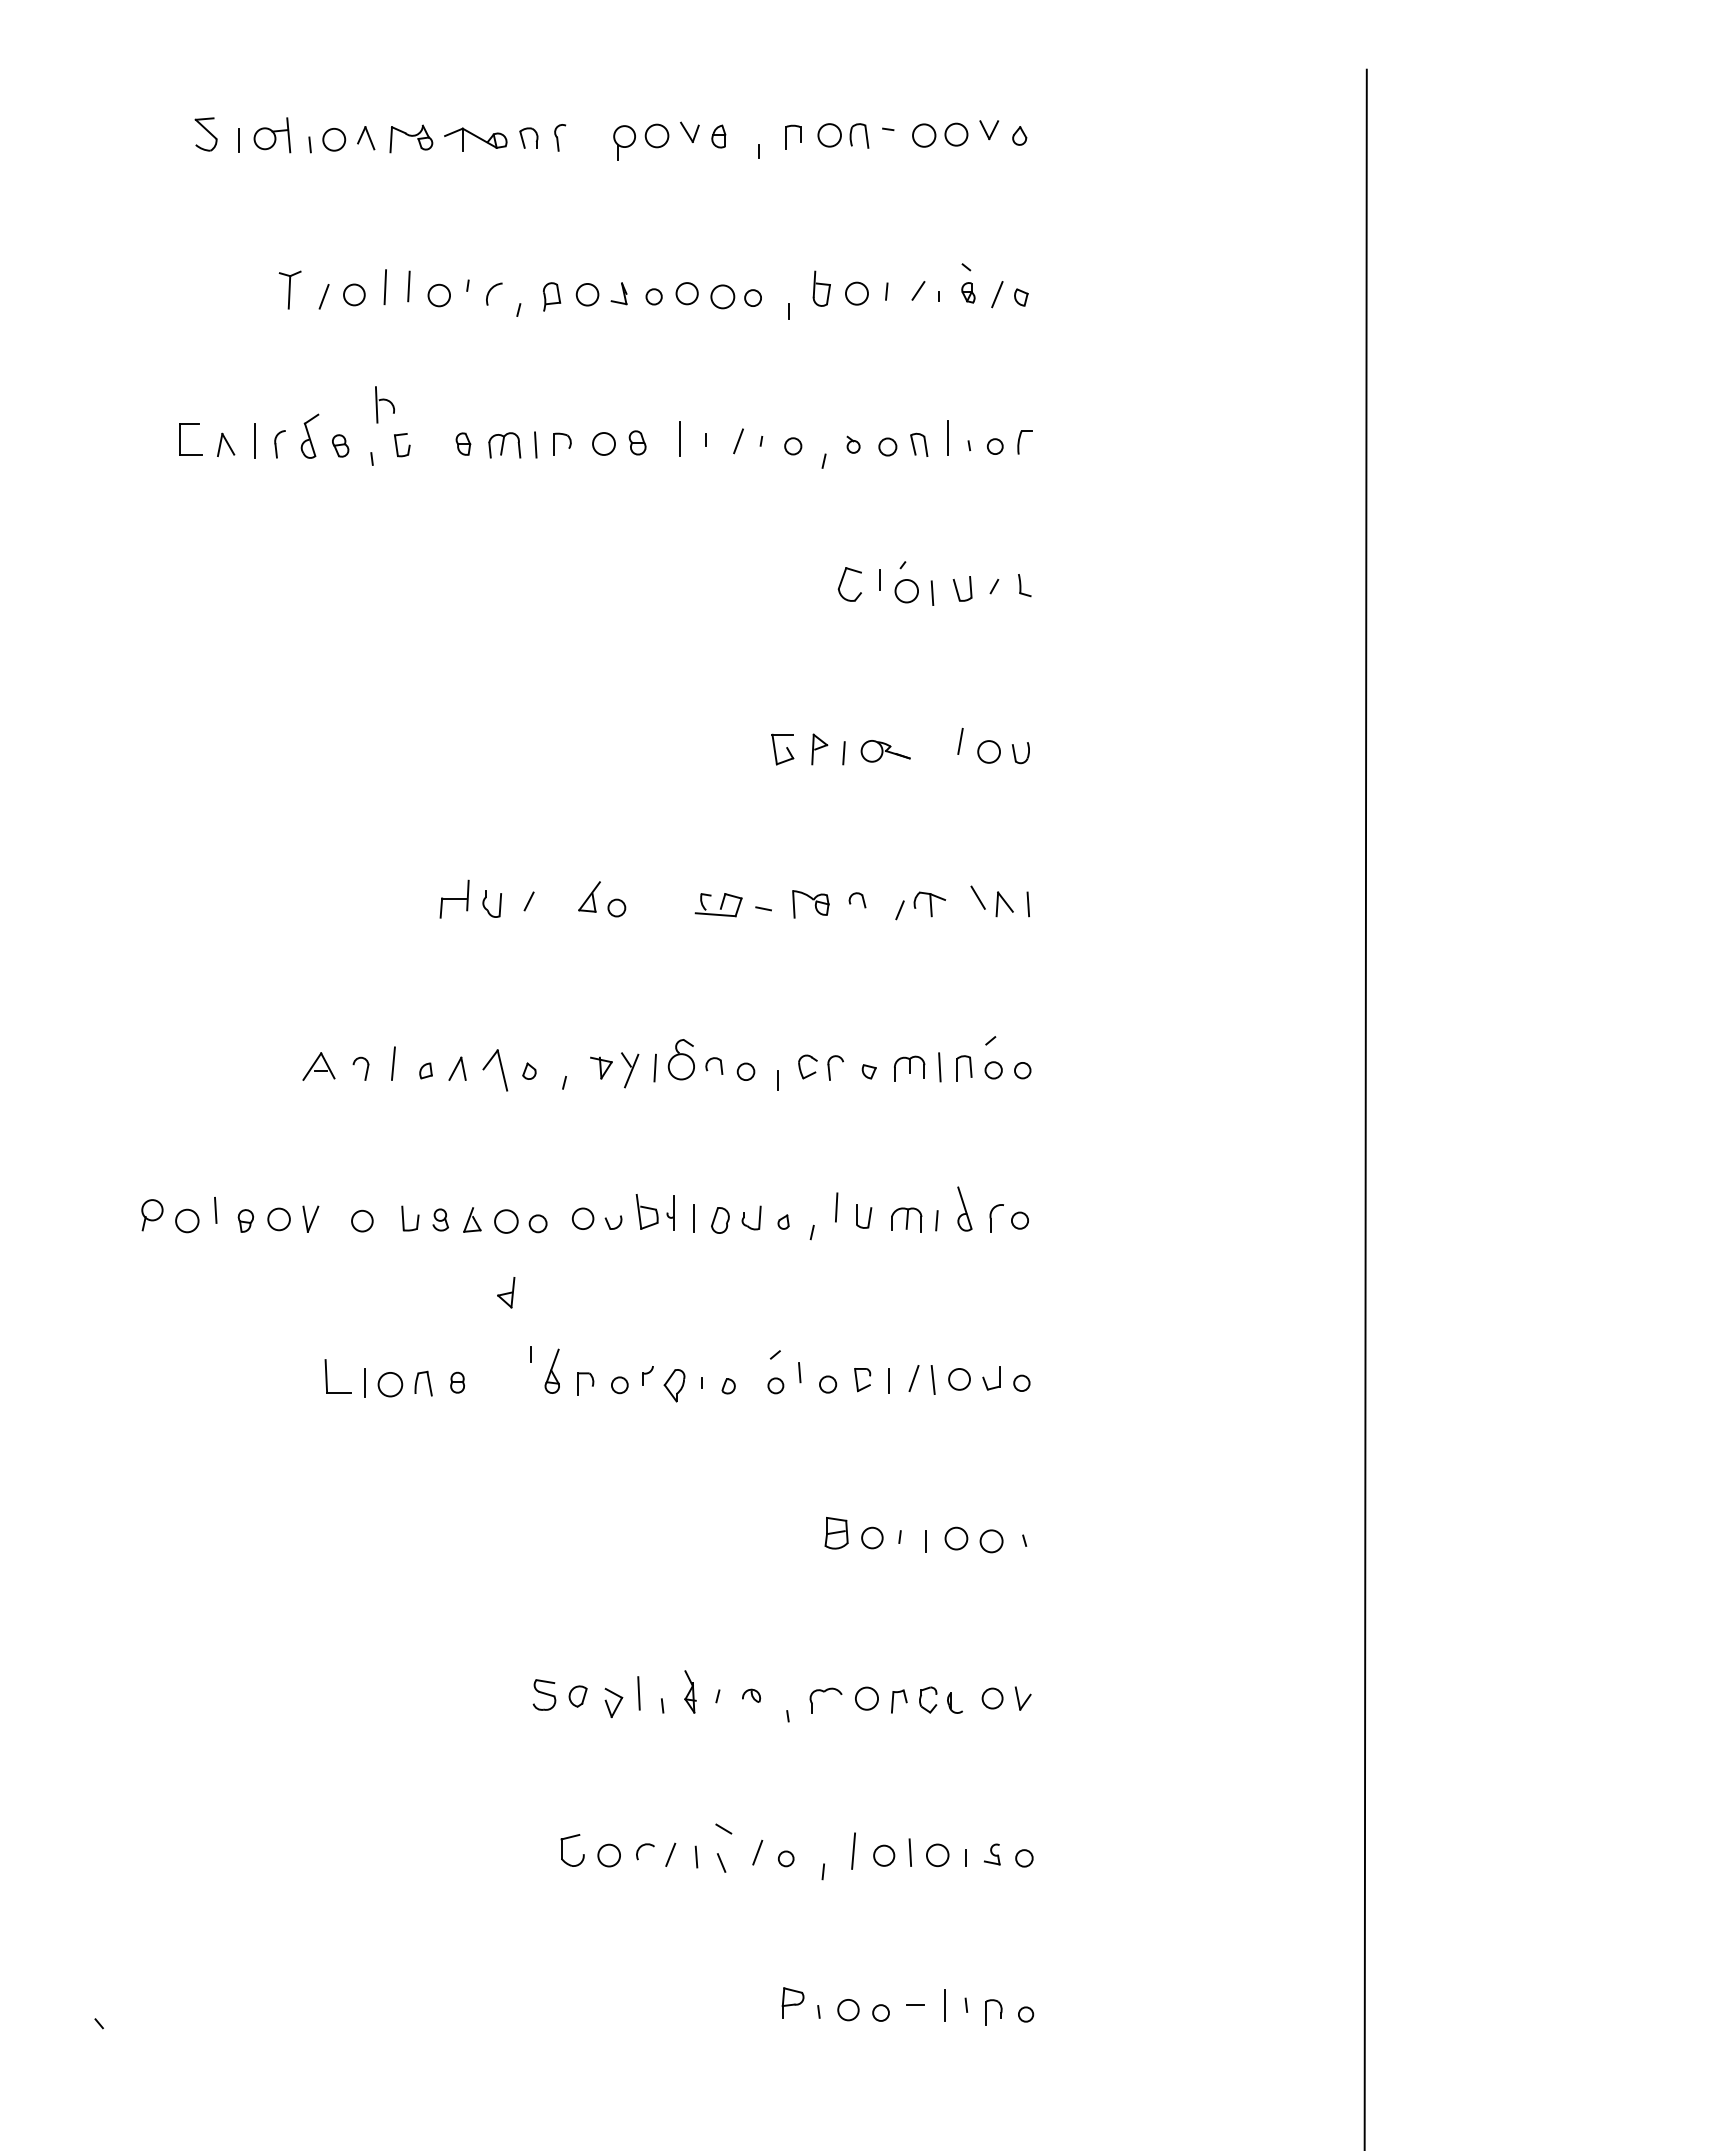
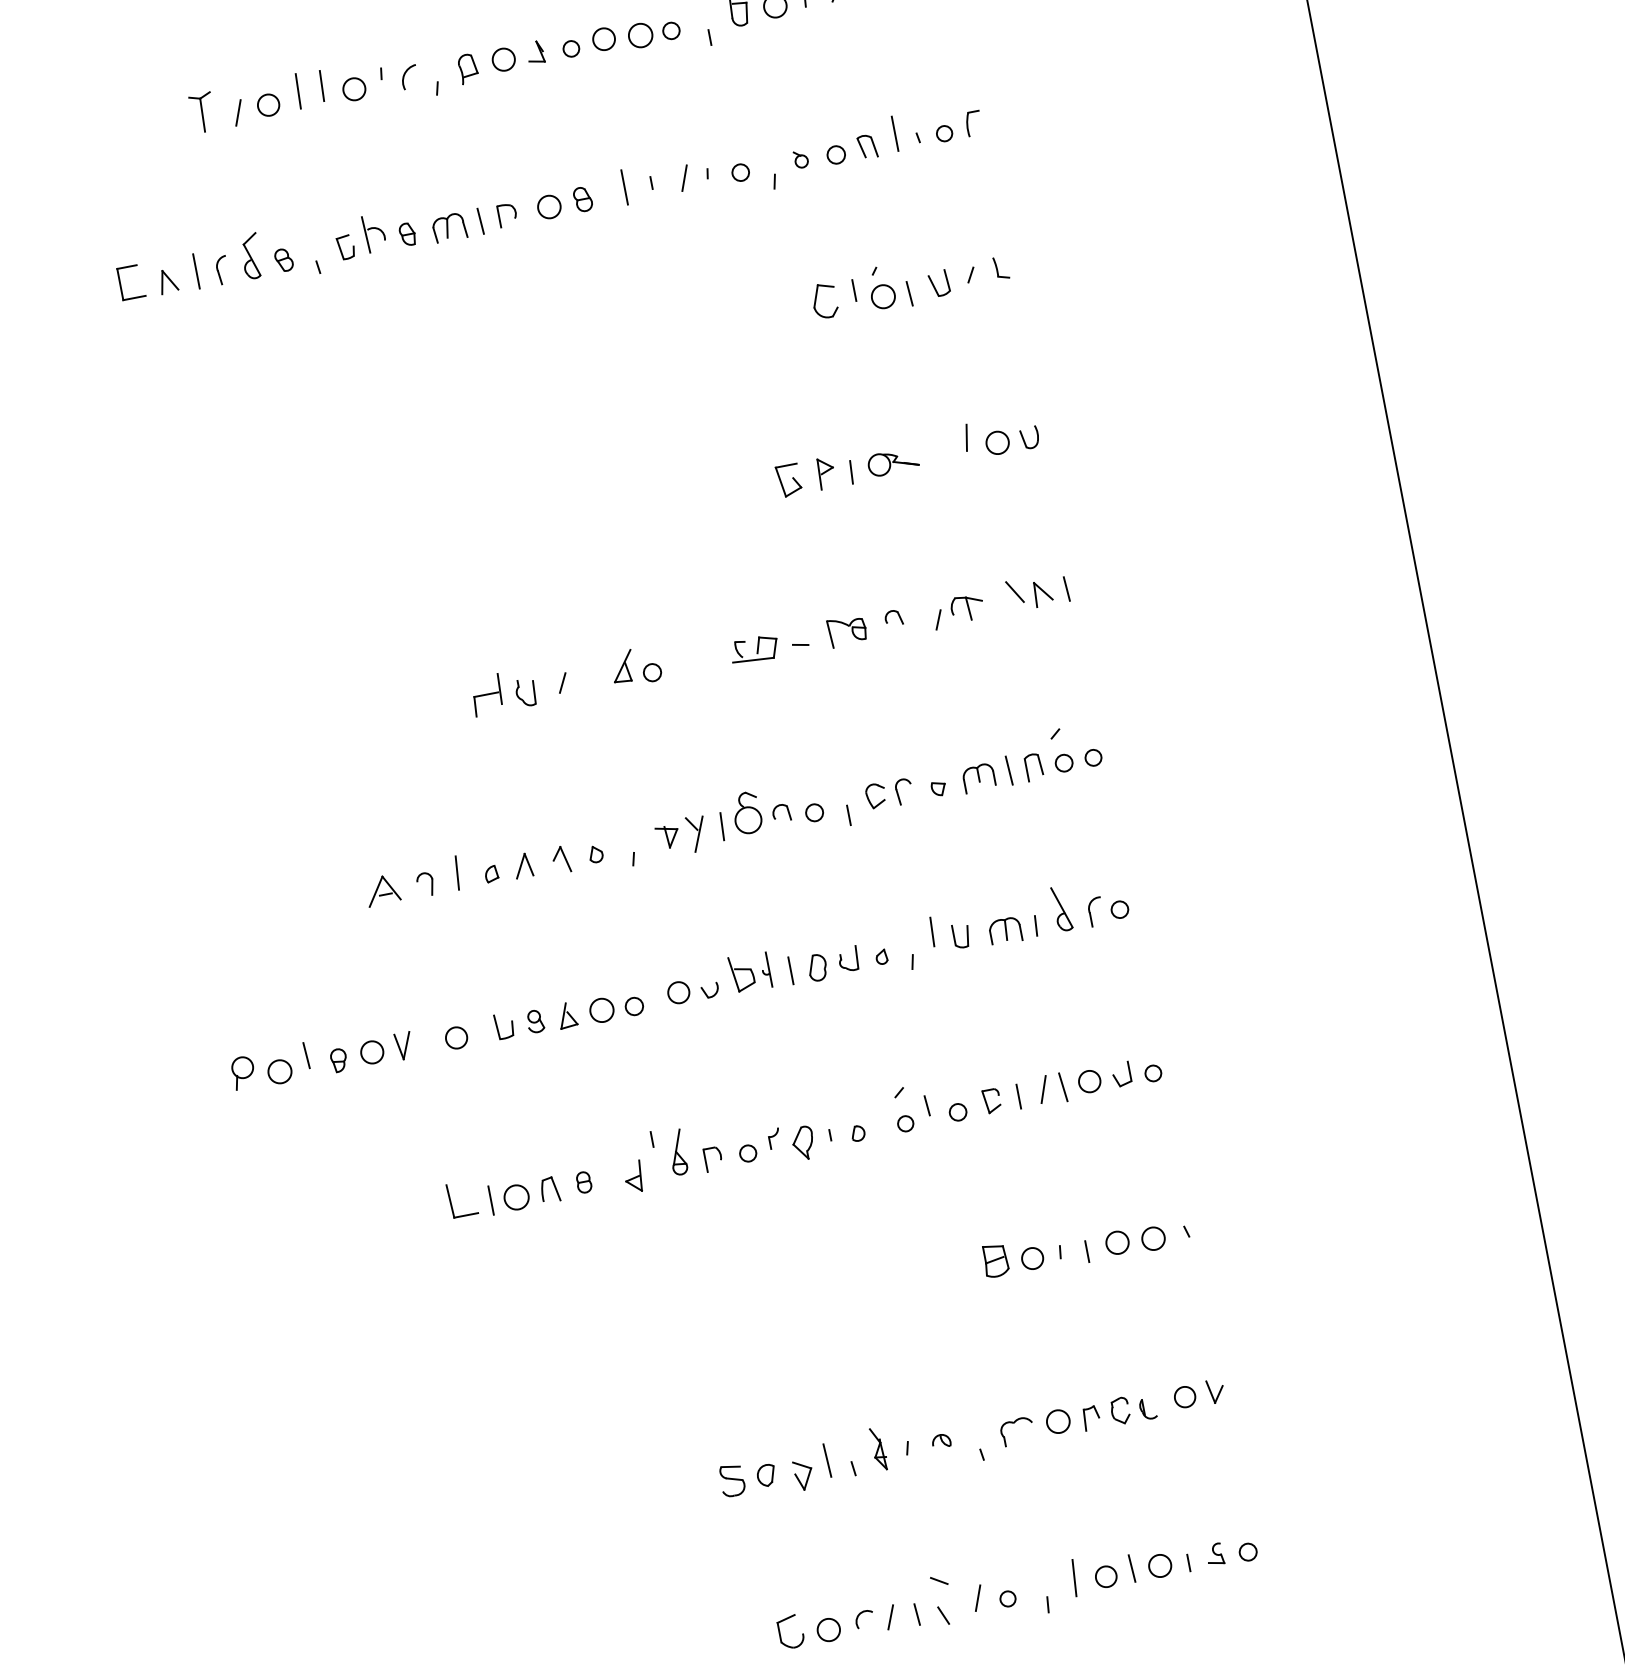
part: (384, 404) -> (373, 232), moved
part: (494, 1069) -> (560, 859), size x0.62
part: (506, 1292) -> (634, 1176), moved

